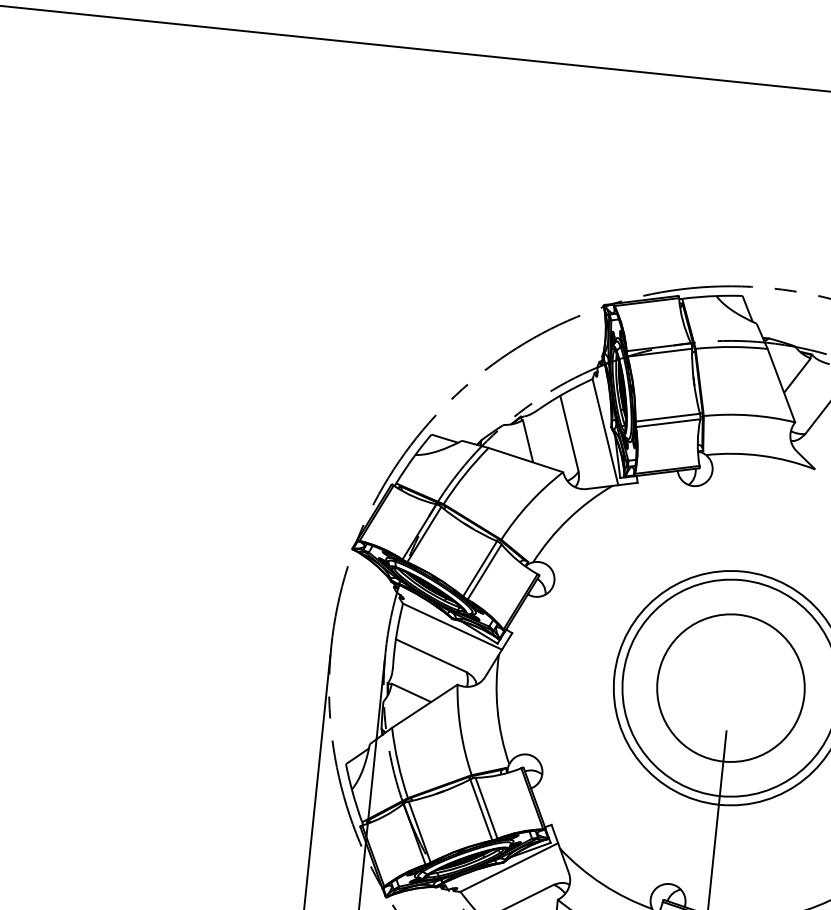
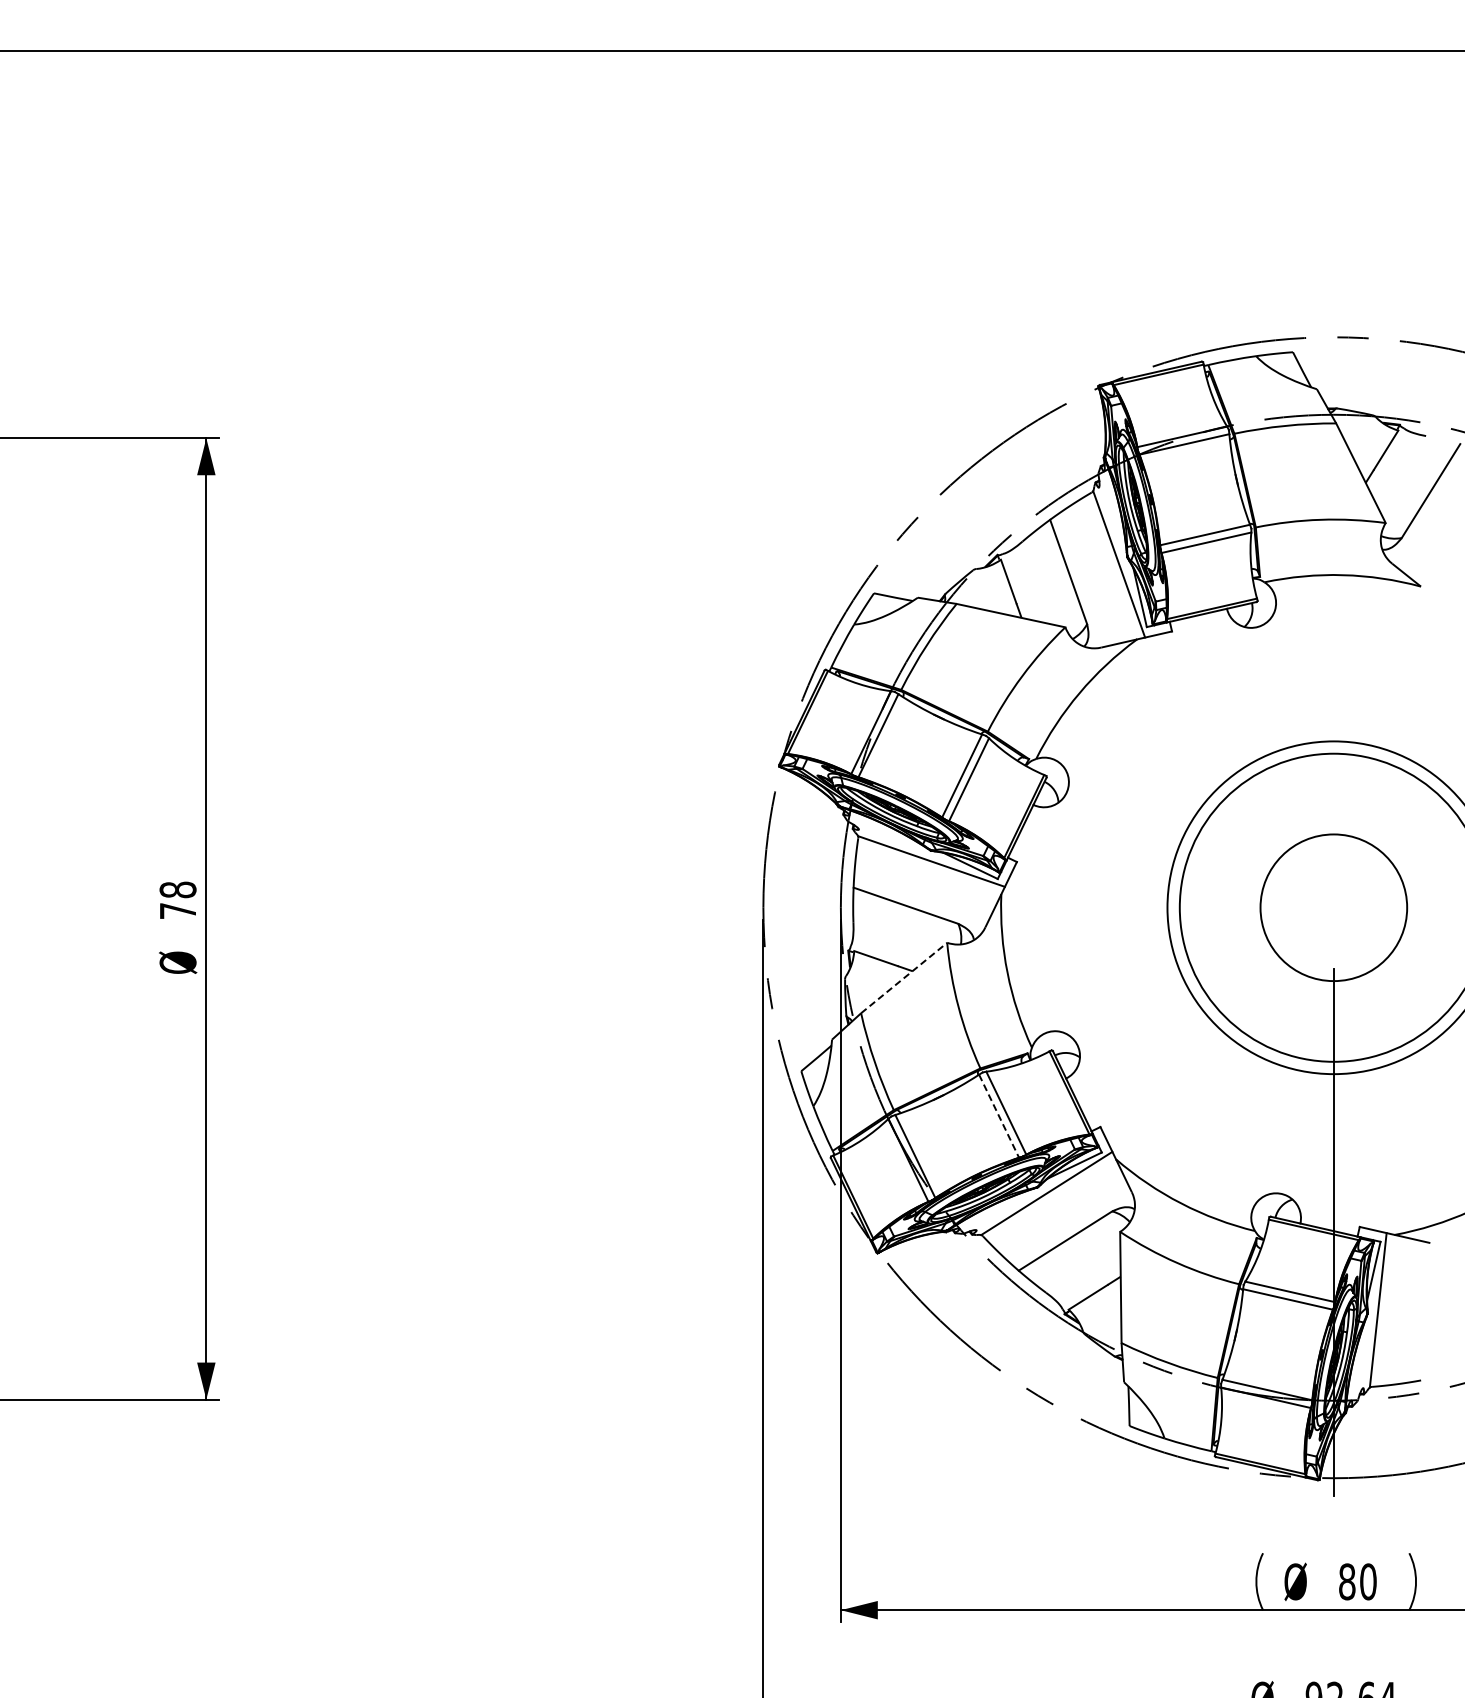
circle: (730, 687) -> (1333, 907), size x0.7
line: (425, 706) -> (904, 978), solid -> dashed
line: (481, 810) -> (999, 1116), solid -> dashed

